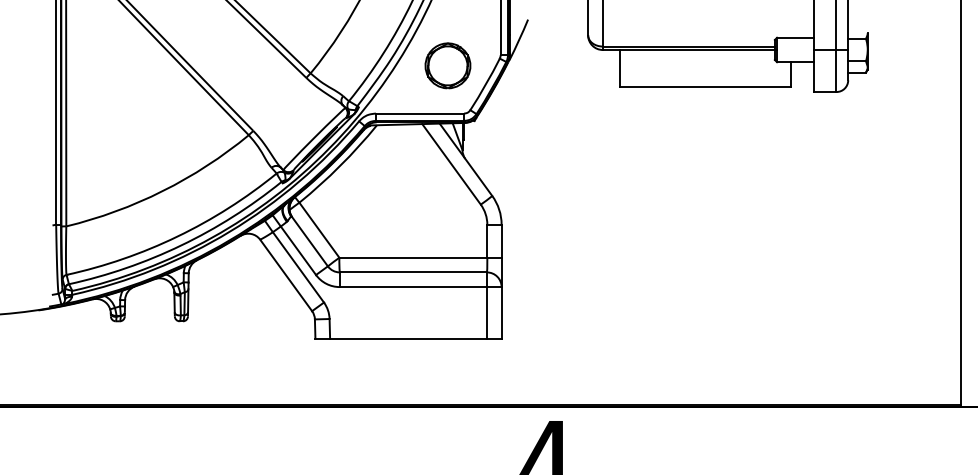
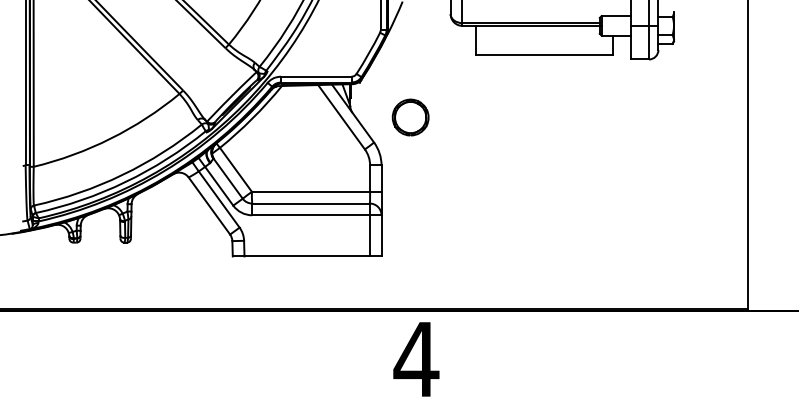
part: (447, 65) -> (410, 117), moved

